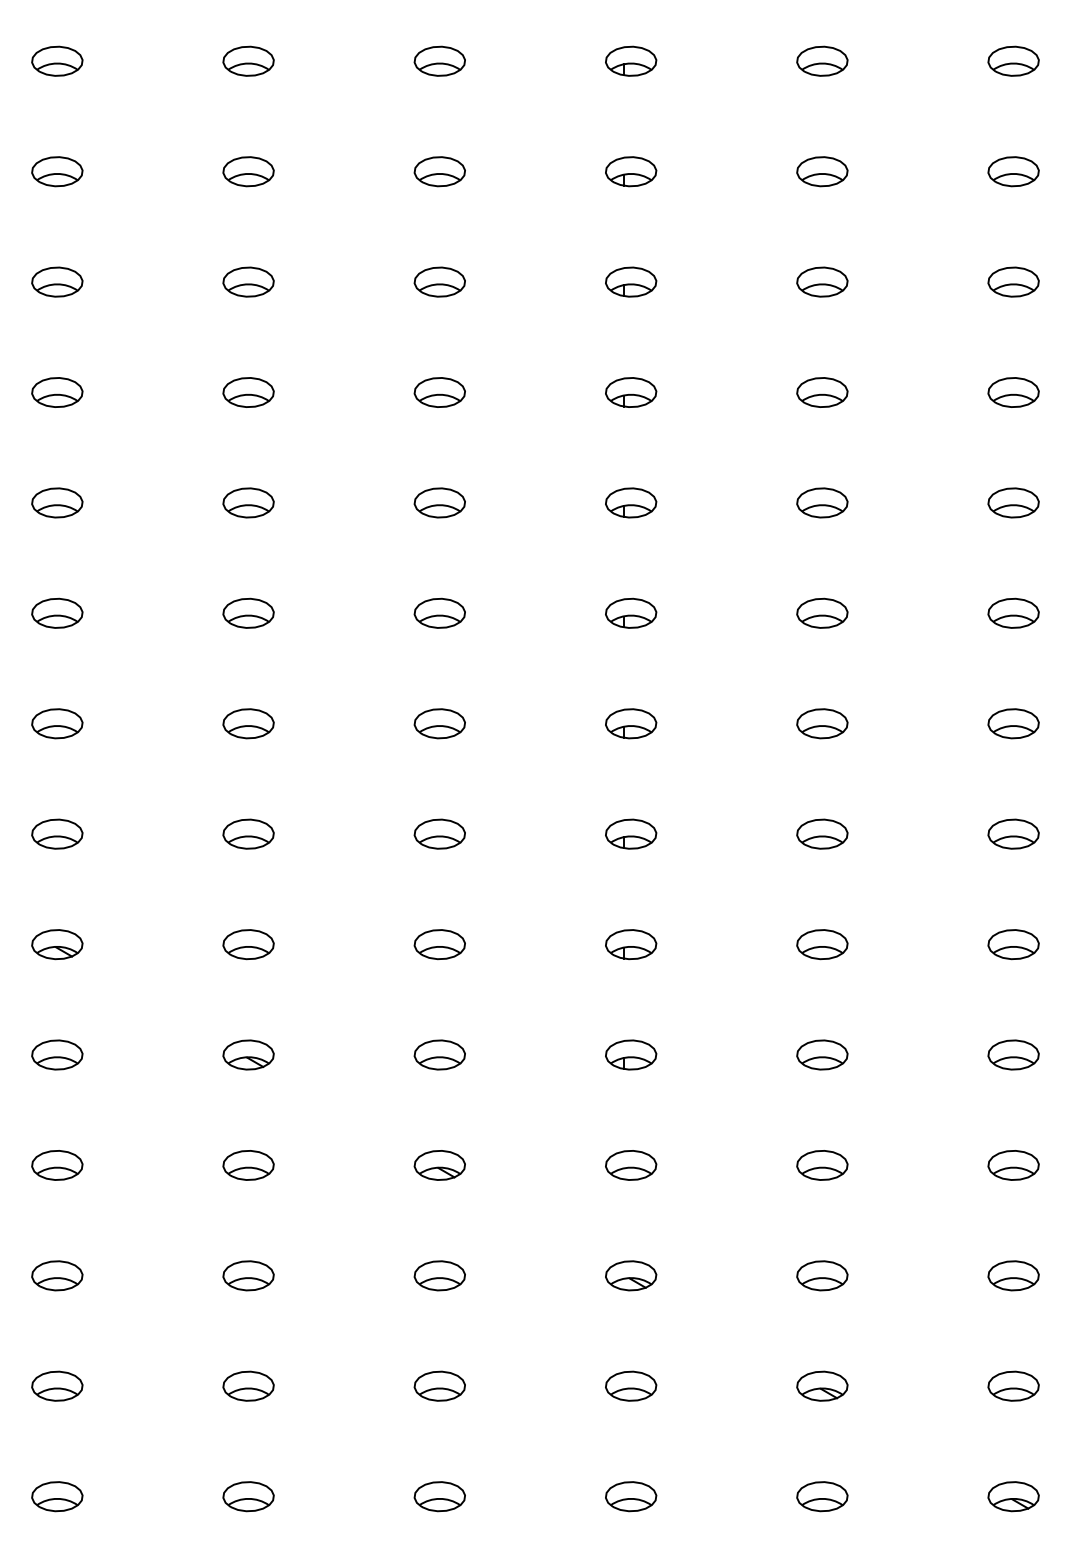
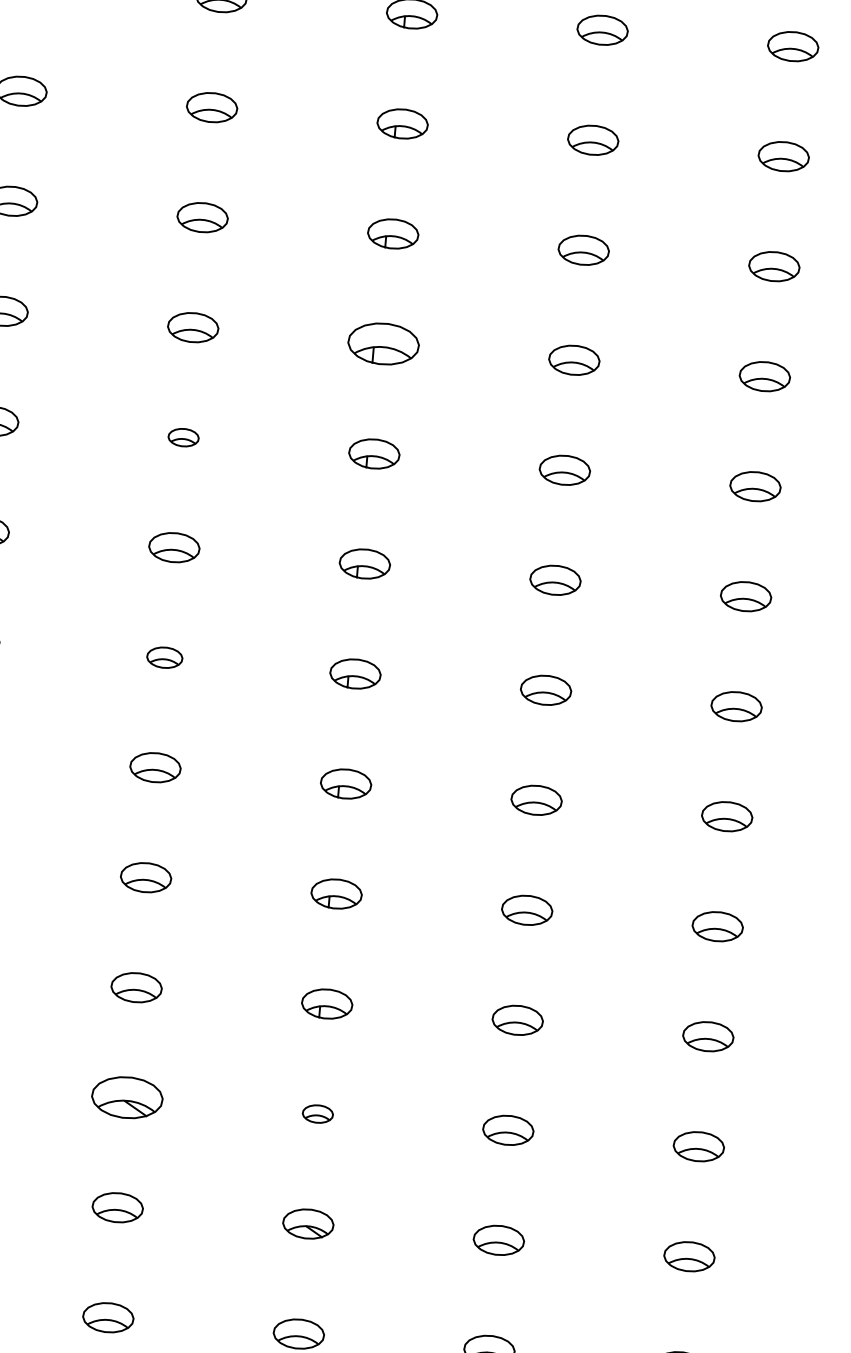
part: (631, 392) -> (384, 343), size x1.4
part: (439, 502) -> (183, 437), size x0.6
part: (439, 723) -> (164, 657), size x0.7
part: (439, 1165) -> (126, 1097), size x1.4
part: (631, 1165) -> (318, 1114), size x0.6

